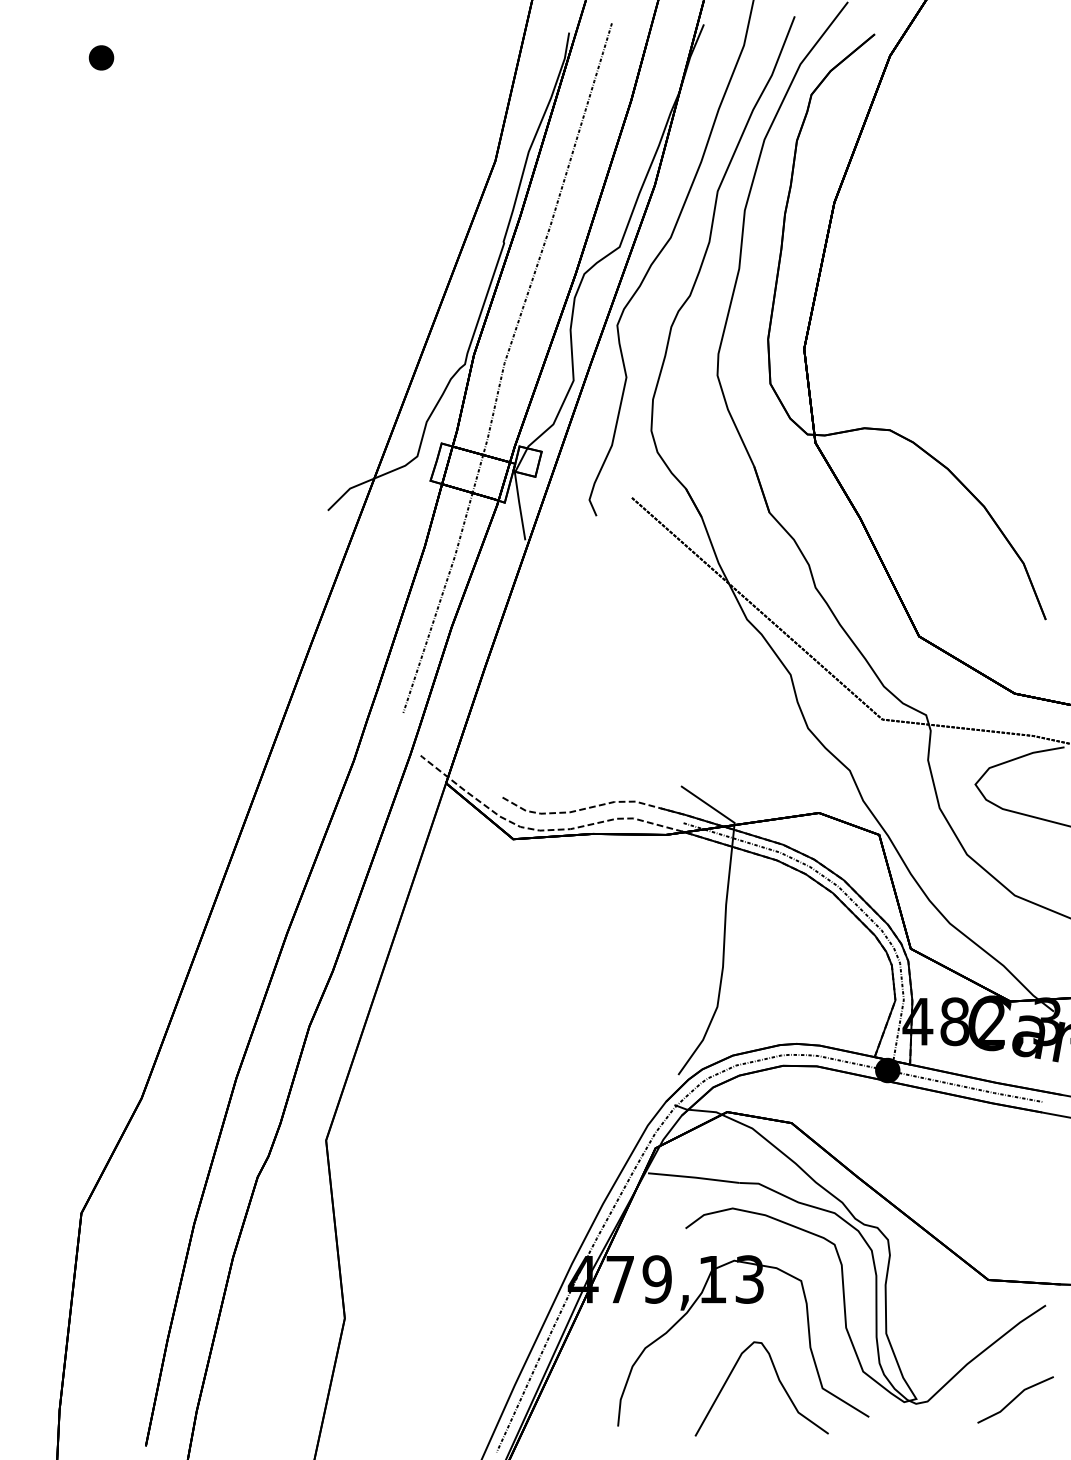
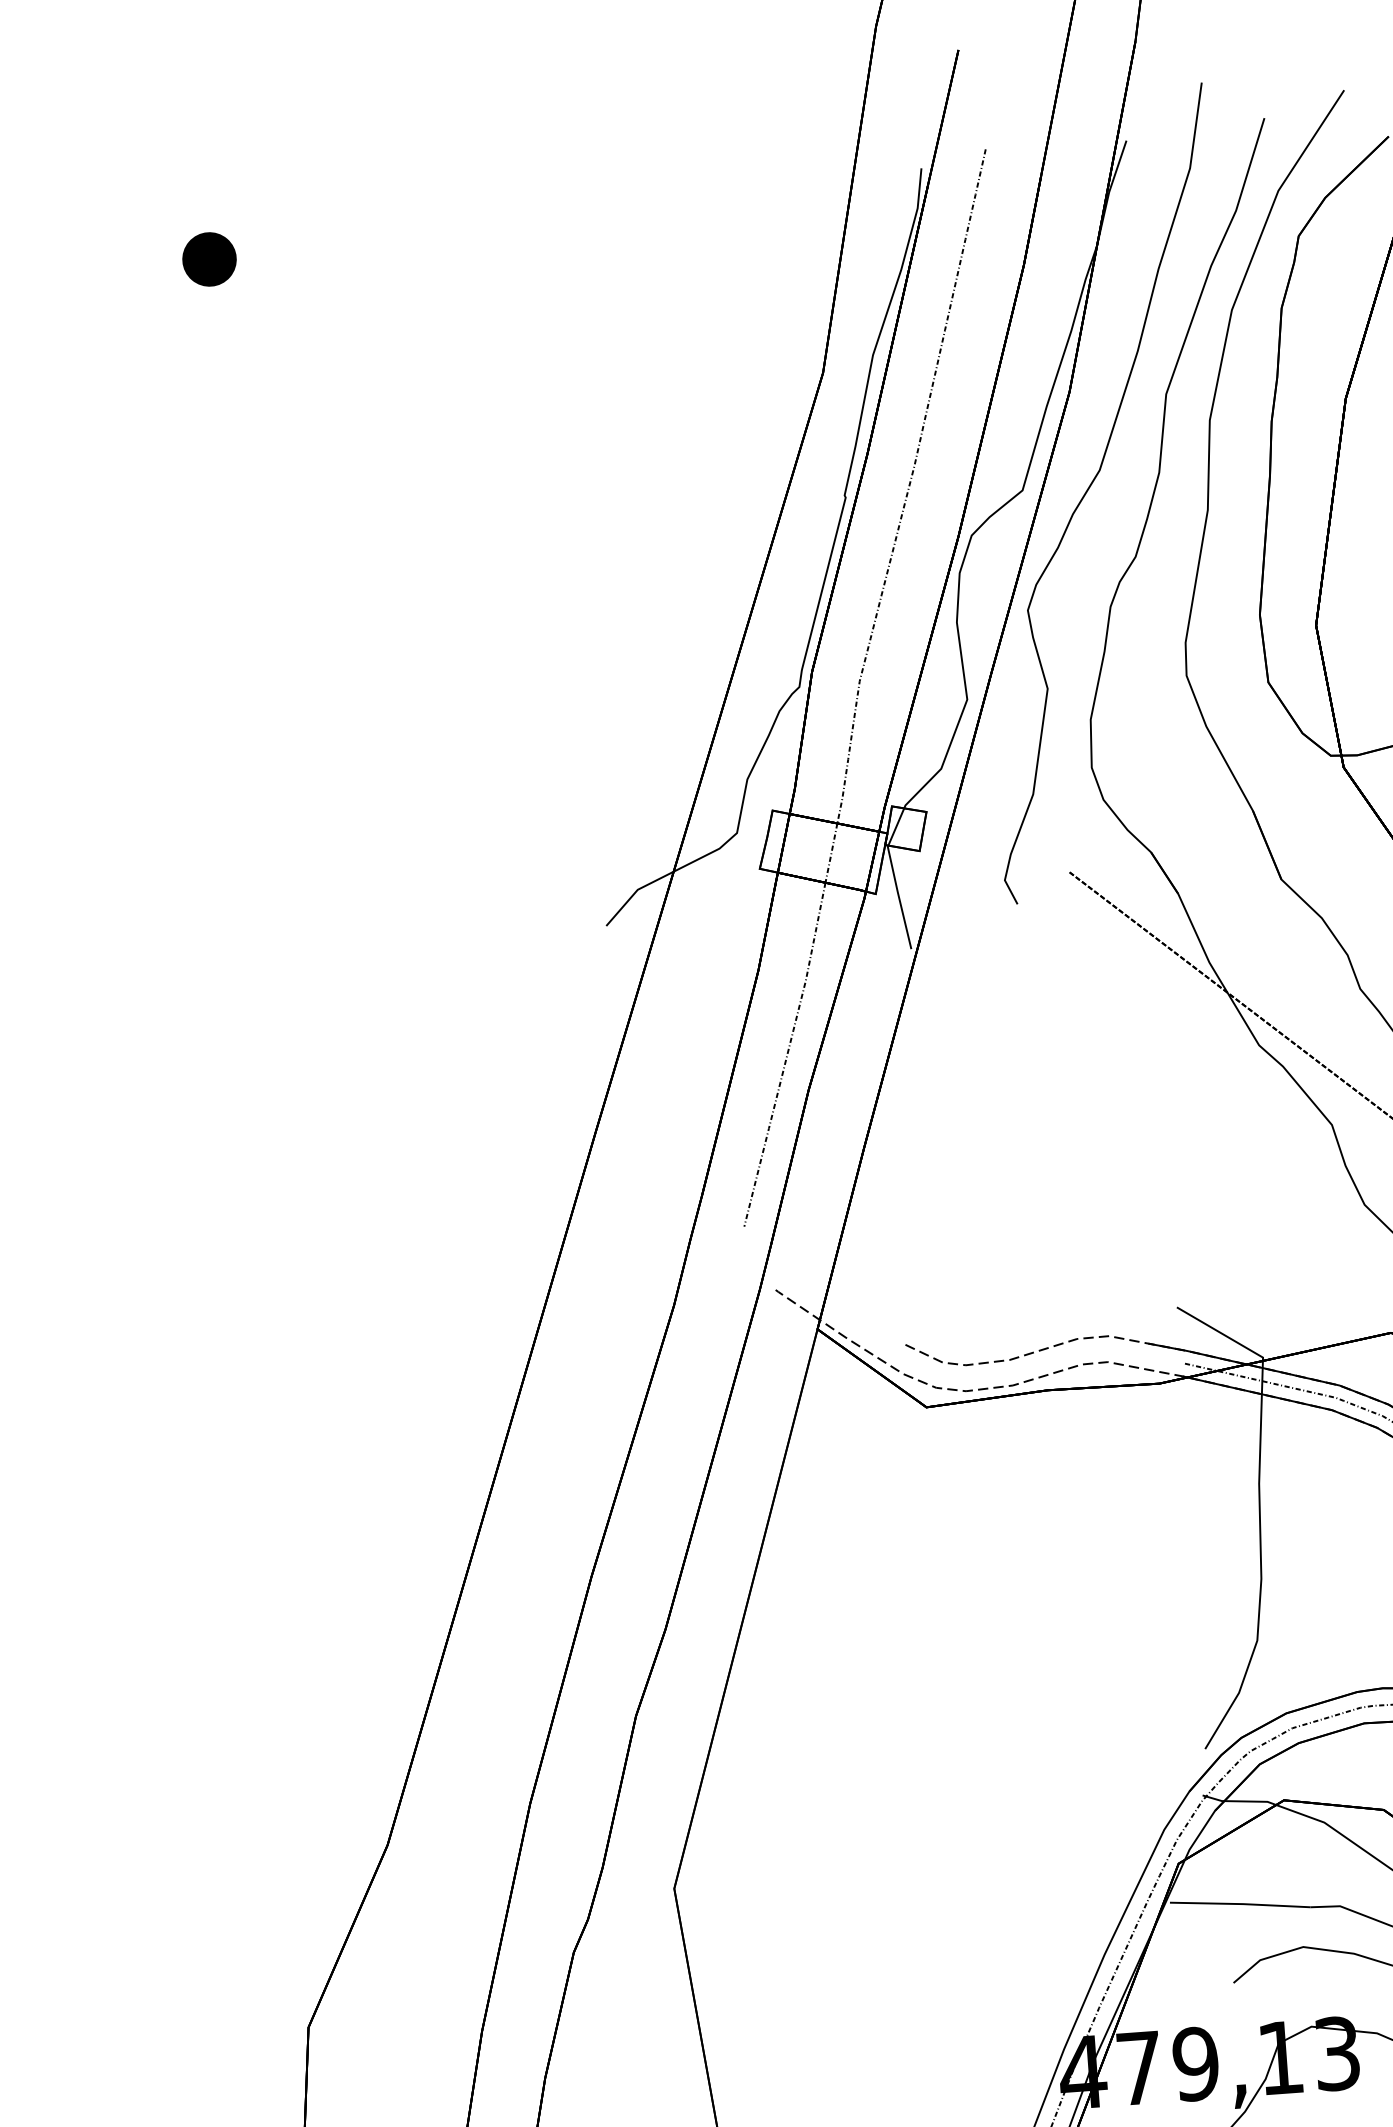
part: (101, 57) -> (209, 258), size x1.4

